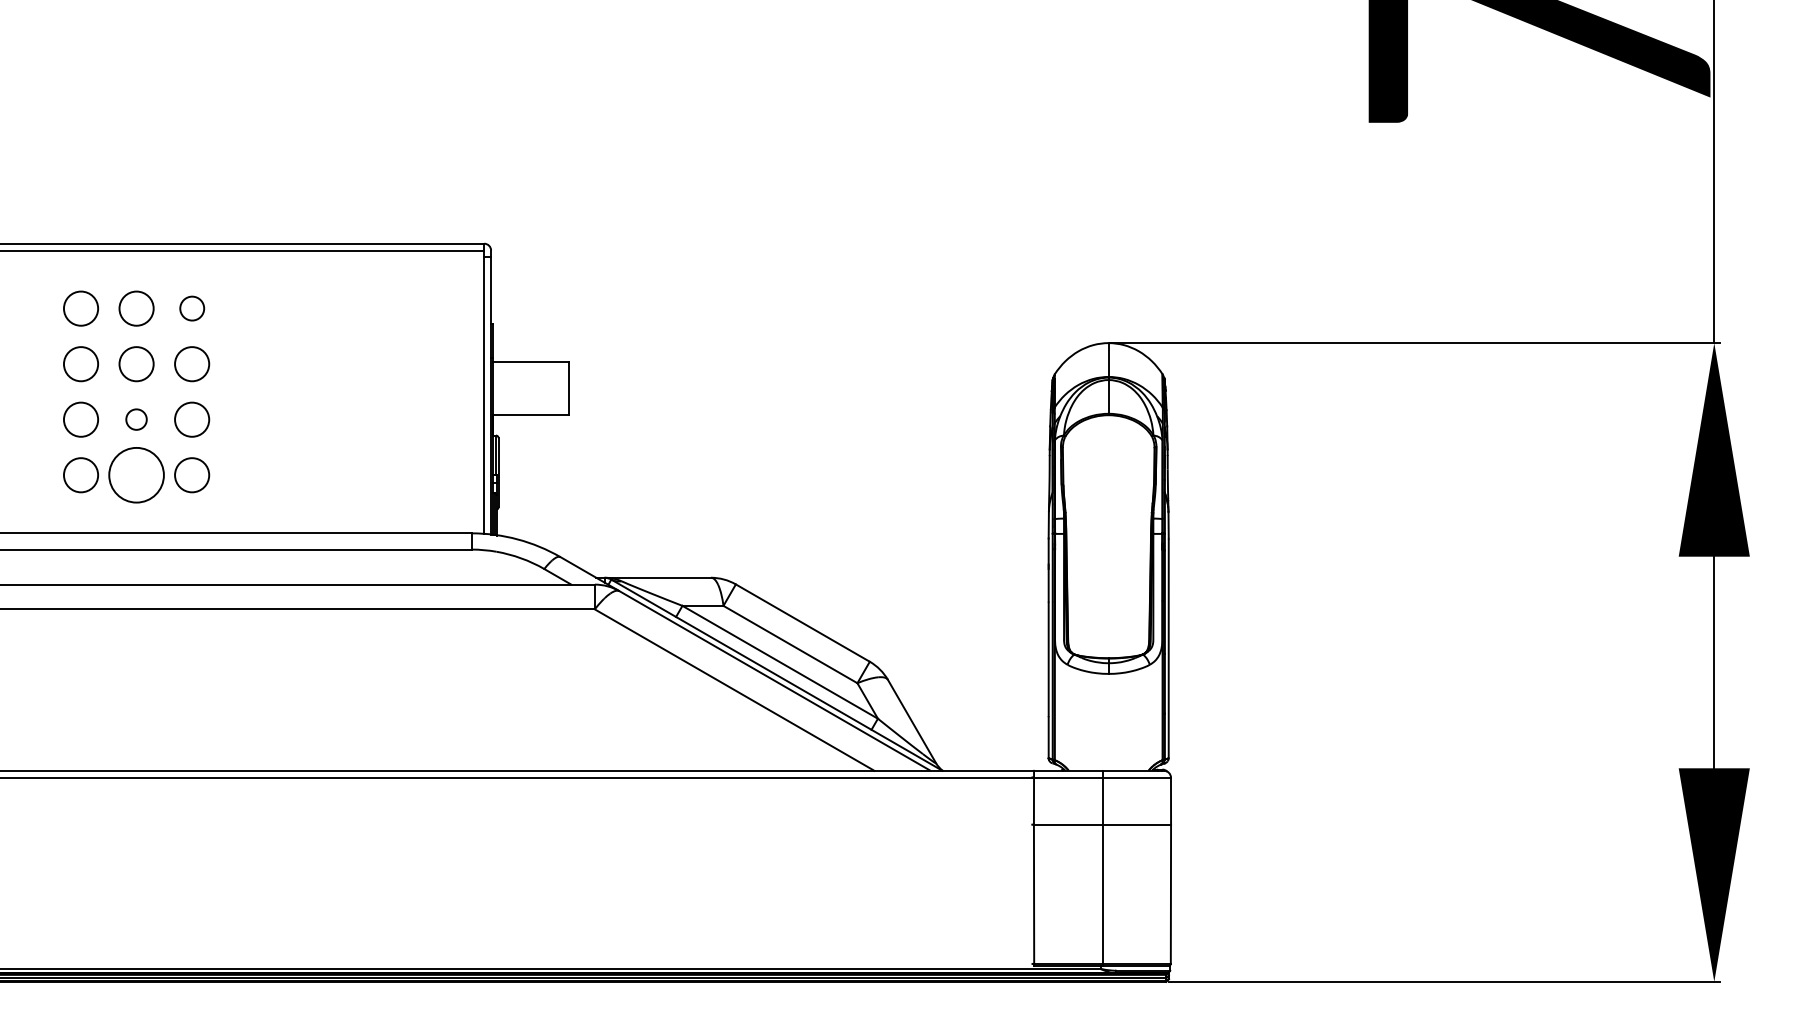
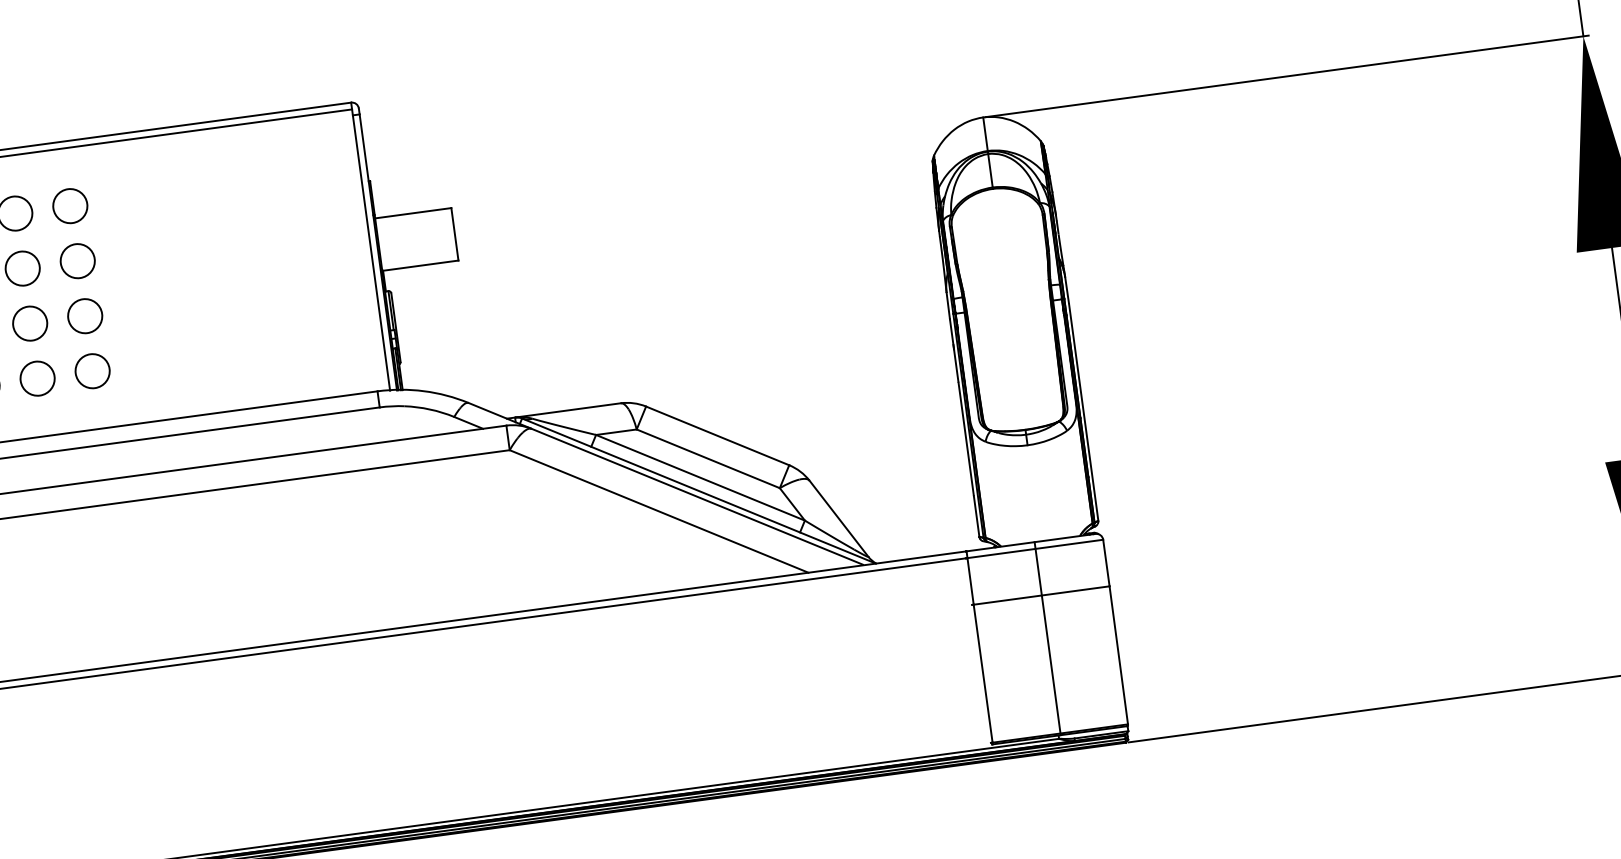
circle: (192, 308) -> (70, 205), size x1.43
circle: (136, 419) -> (30, 323), size x1.67
circle: (136, 475) -> (37, 378), size x0.62

